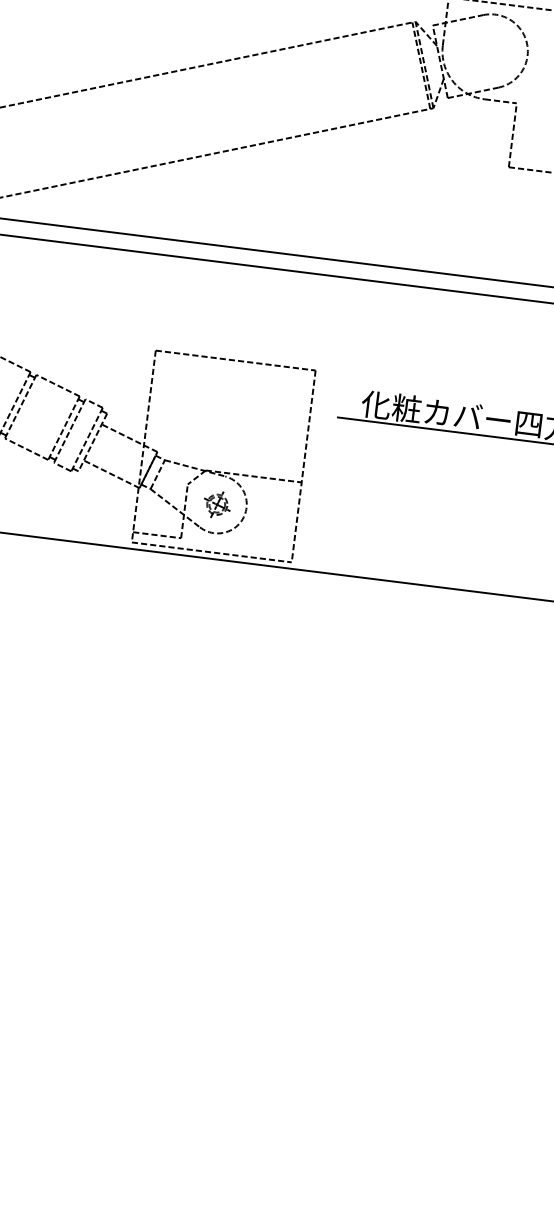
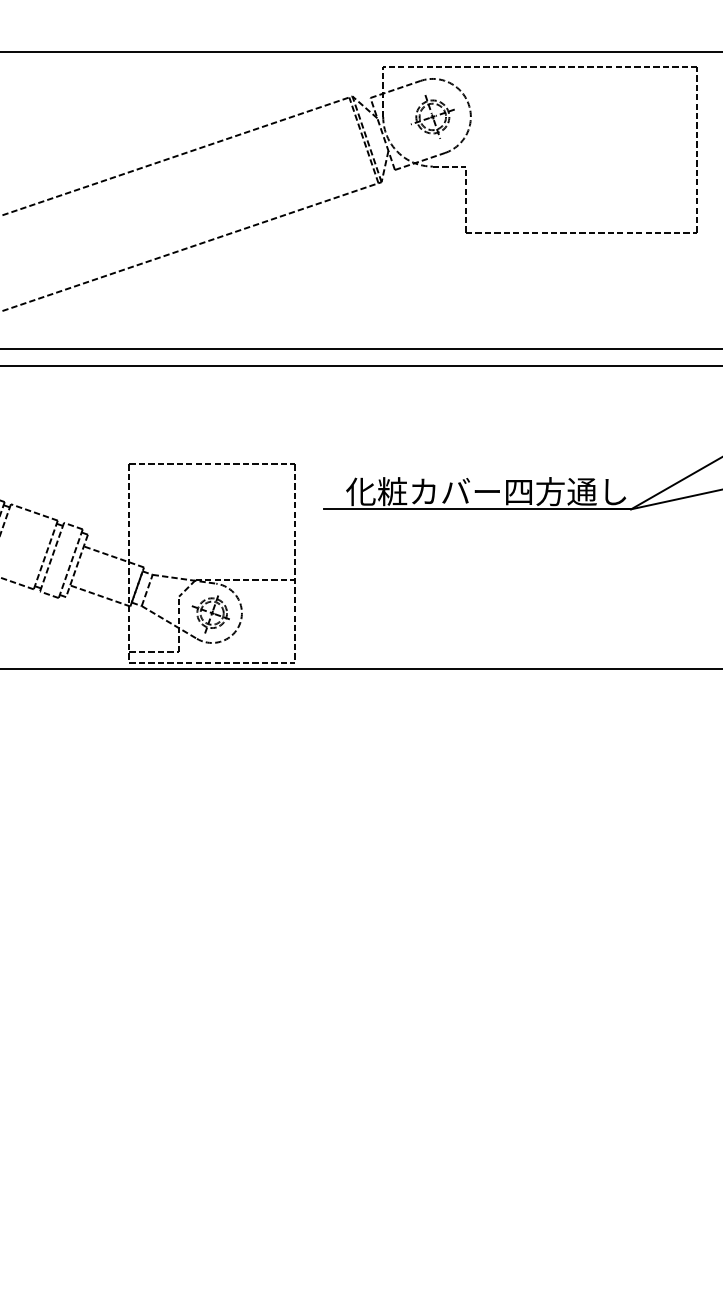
part: (490, 50) -> (432, 116), added
part: (216, 505) -> (210, 614), size x1.43

